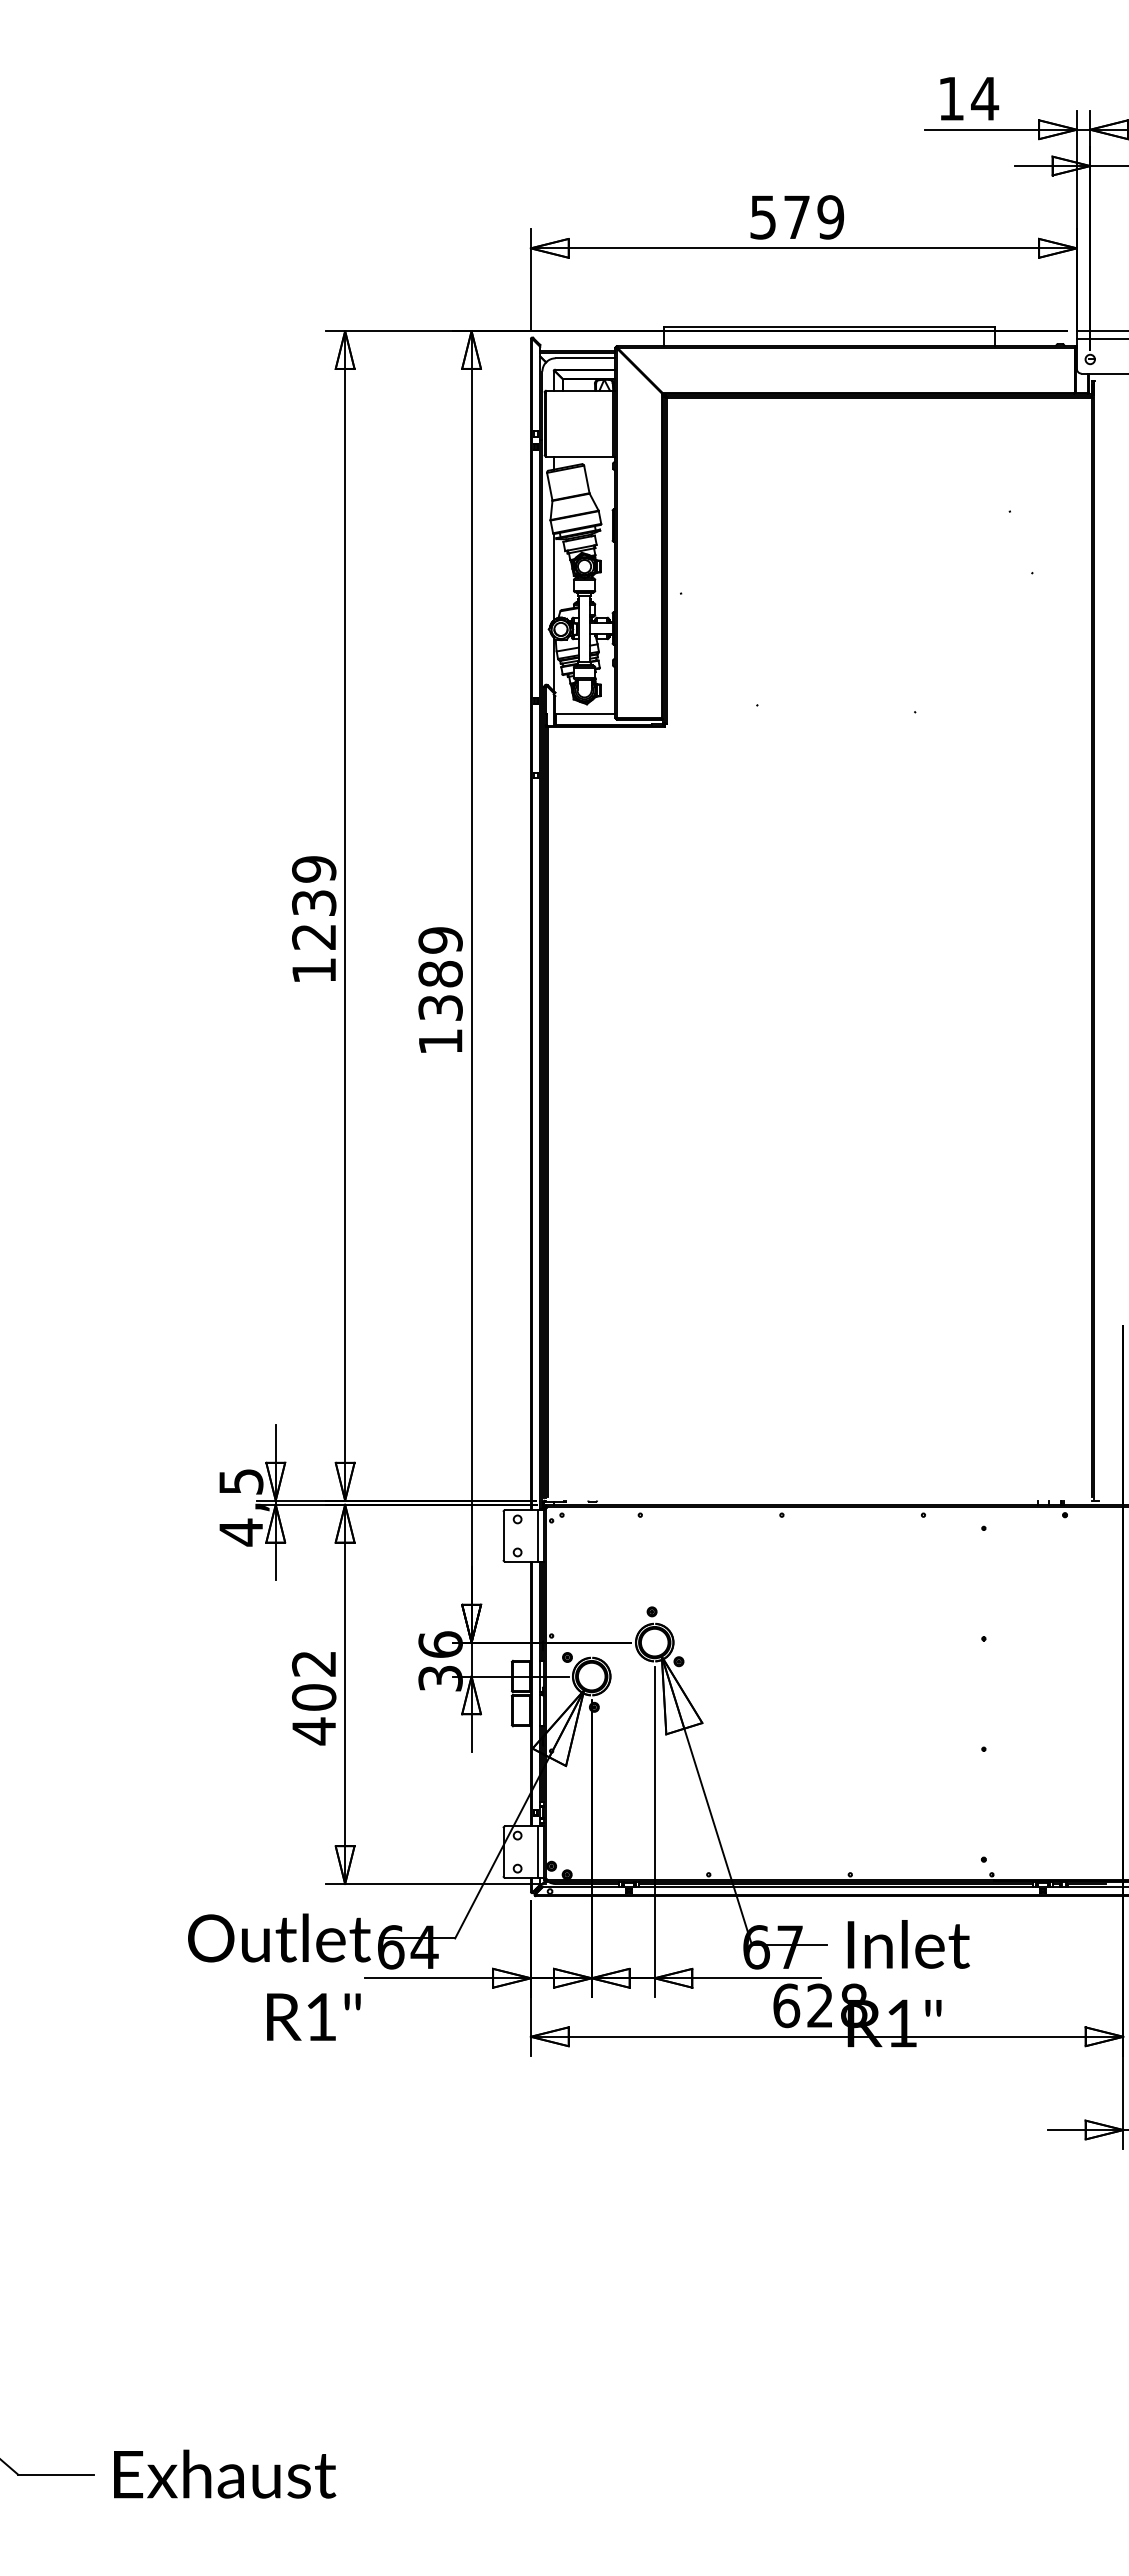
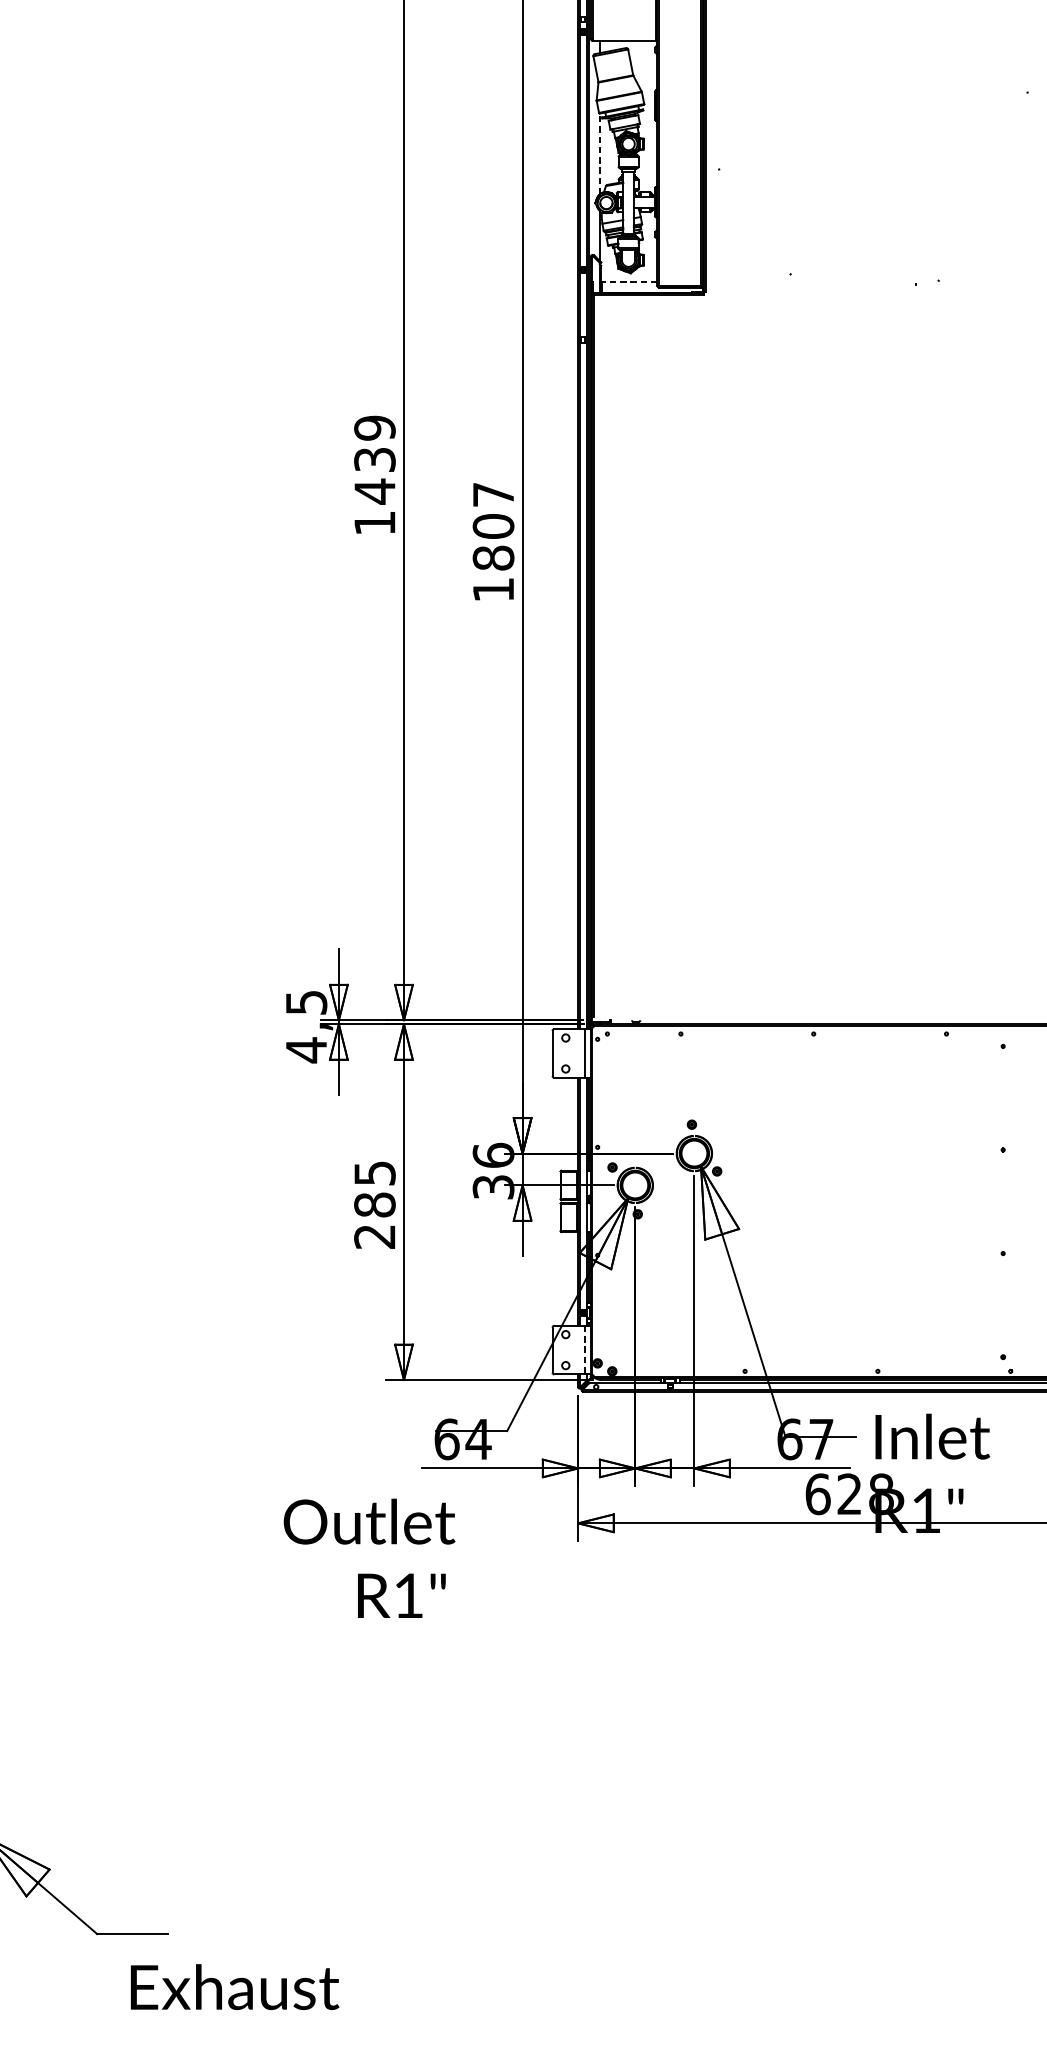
line: (553, 576) -> (599, 153), solid -> dashed
line: (585, 713) -> (629, 281), solid -> dashed
text: (313, 937) -> (374, 492), 1239 -> 1439
text: (440, 974) -> (493, 526), 1389 -> 1807
text: (314, 1698) -> (375, 1205), 402 -> 285
line: (538, 1852) -> (585, 1350), solid -> dashed
text: (279, 1976) -> (369, 1557), moved
text: (225, 2473) -> (235, 1986), moved

